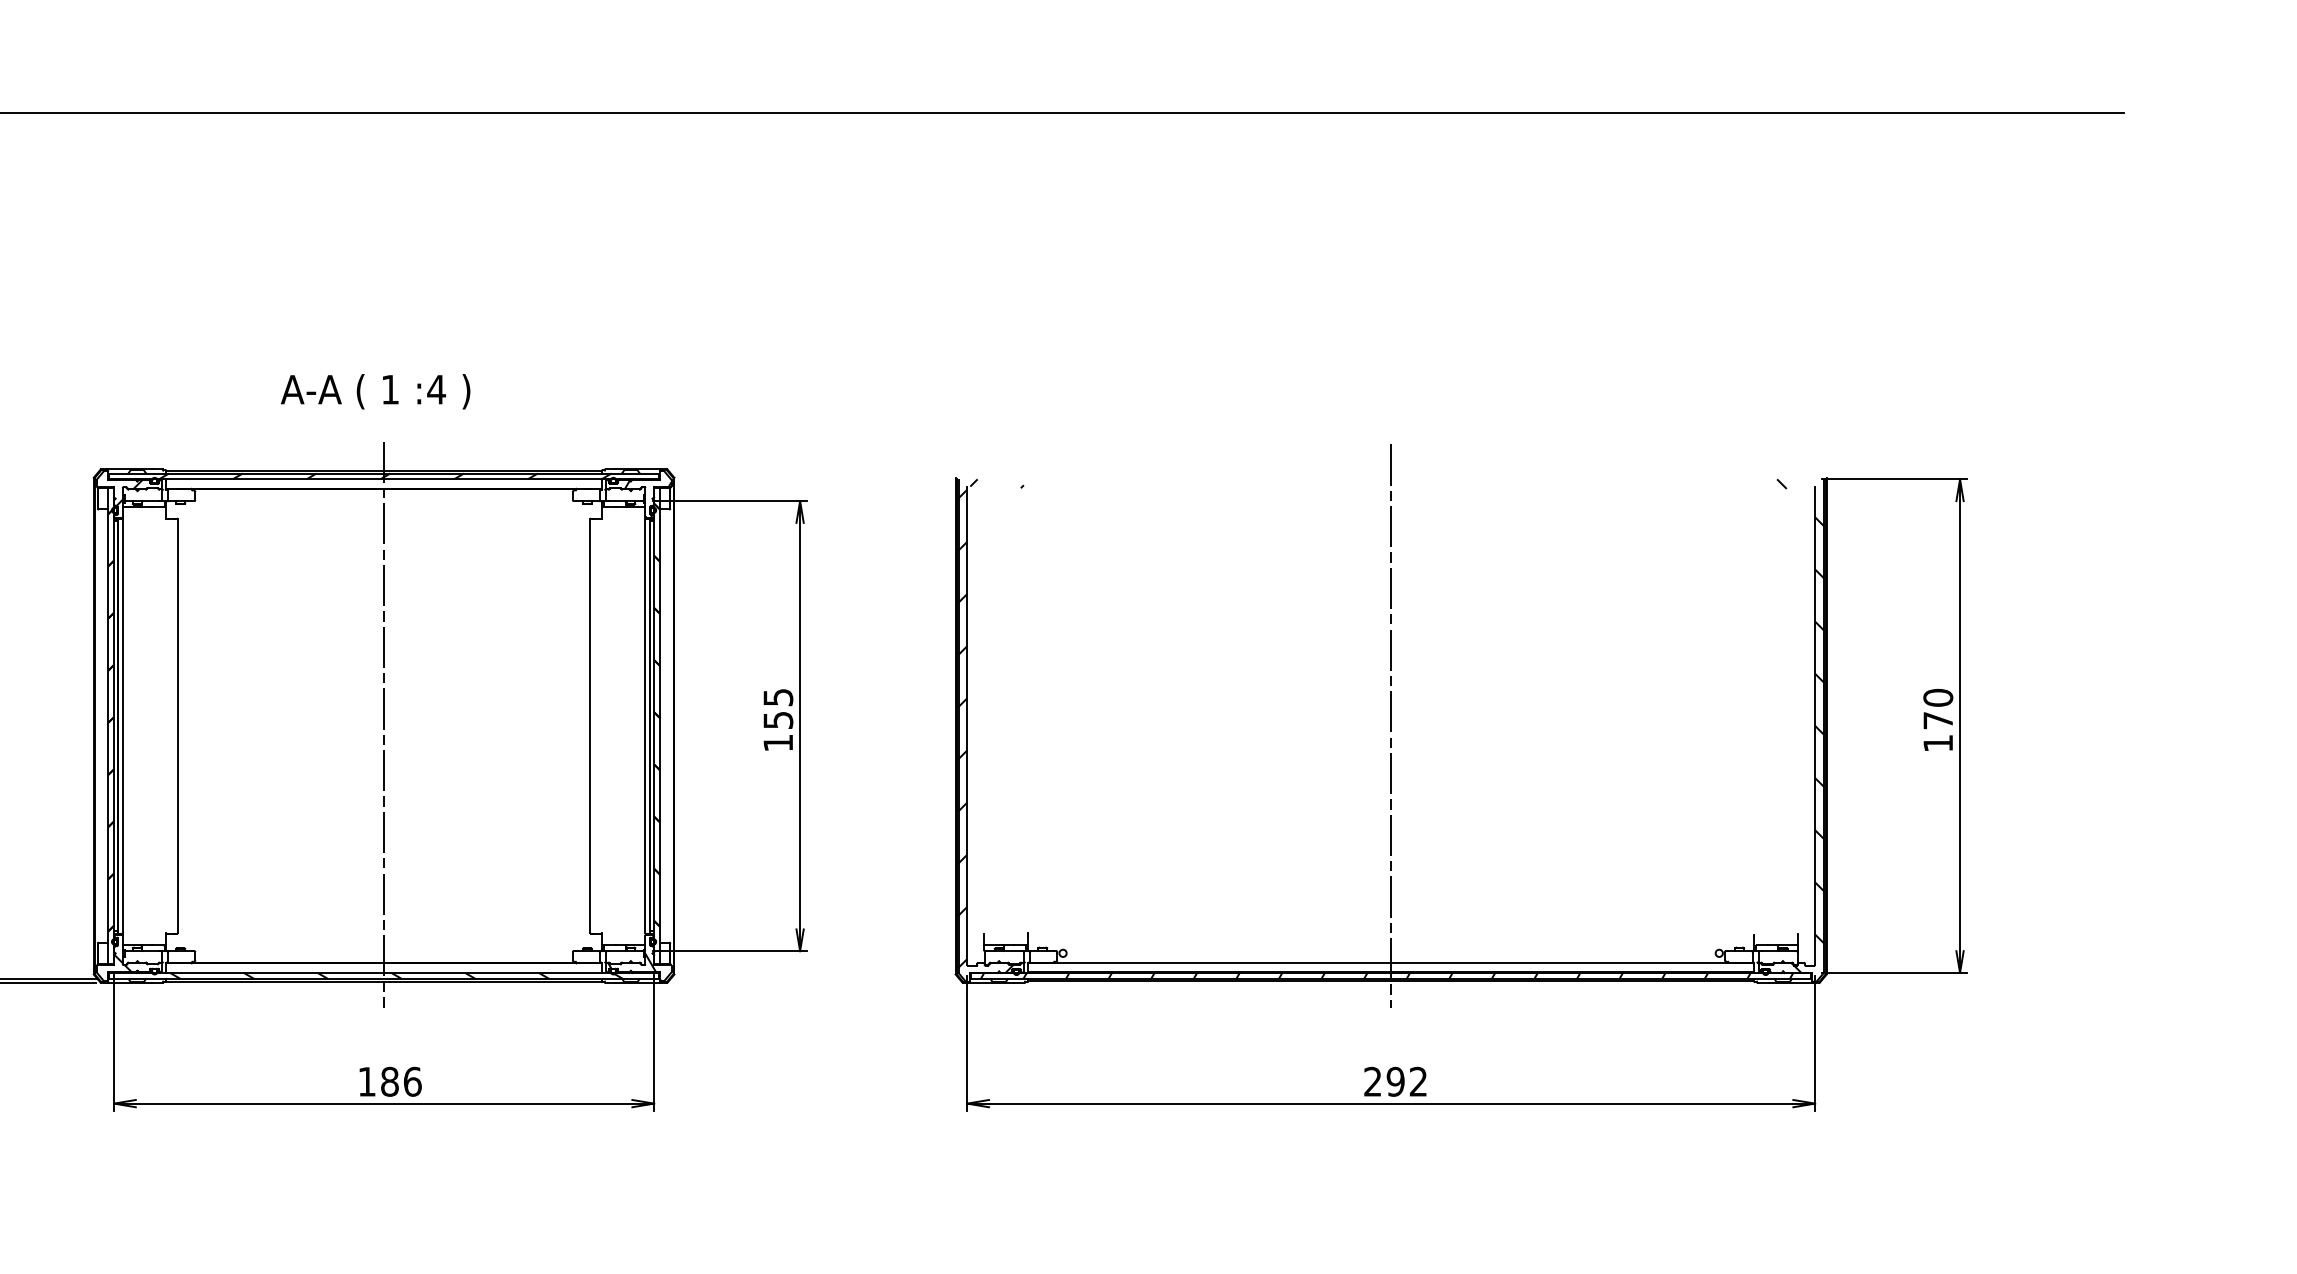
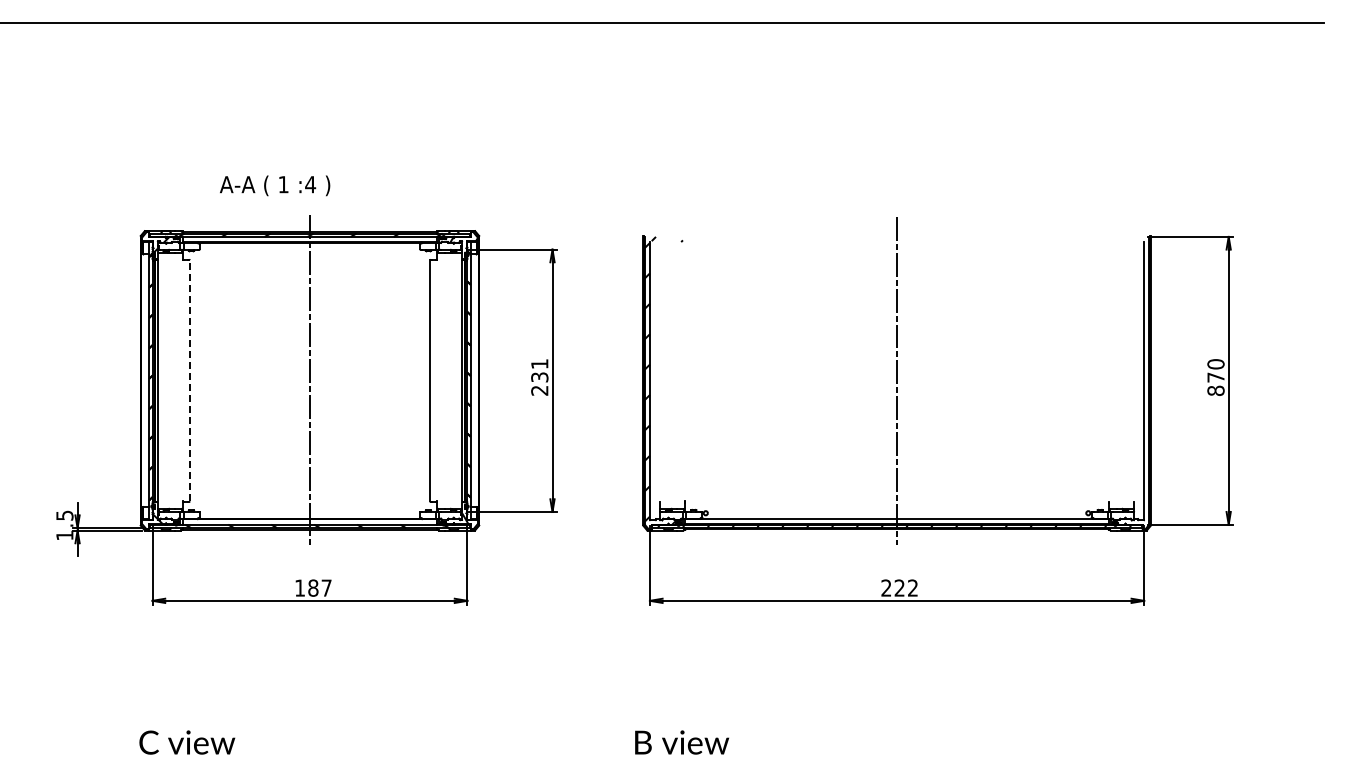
text: (376, 391) -> (275, 185), moved
text: (777, 720) -> (539, 377), 155 -> 231
line: (177, 725) -> (189, 380), solid -> dashed
hatch: (1800, 725) -> (1135, 380), removed
text: (1937, 742) -> (1215, 390), 170 -> 870
text: (412, 1080) -> (326, 587), 186 -> 187
text: (1395, 1080) -> (899, 587), 292 -> 222

